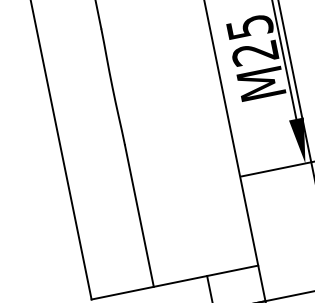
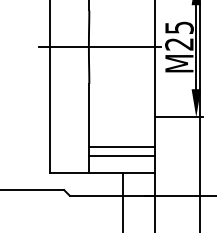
line: (129, 84) -> (99, 47), added
line: (197, 233) -> (122, 146), added
line: (200, 247) -> (122, 155), added

